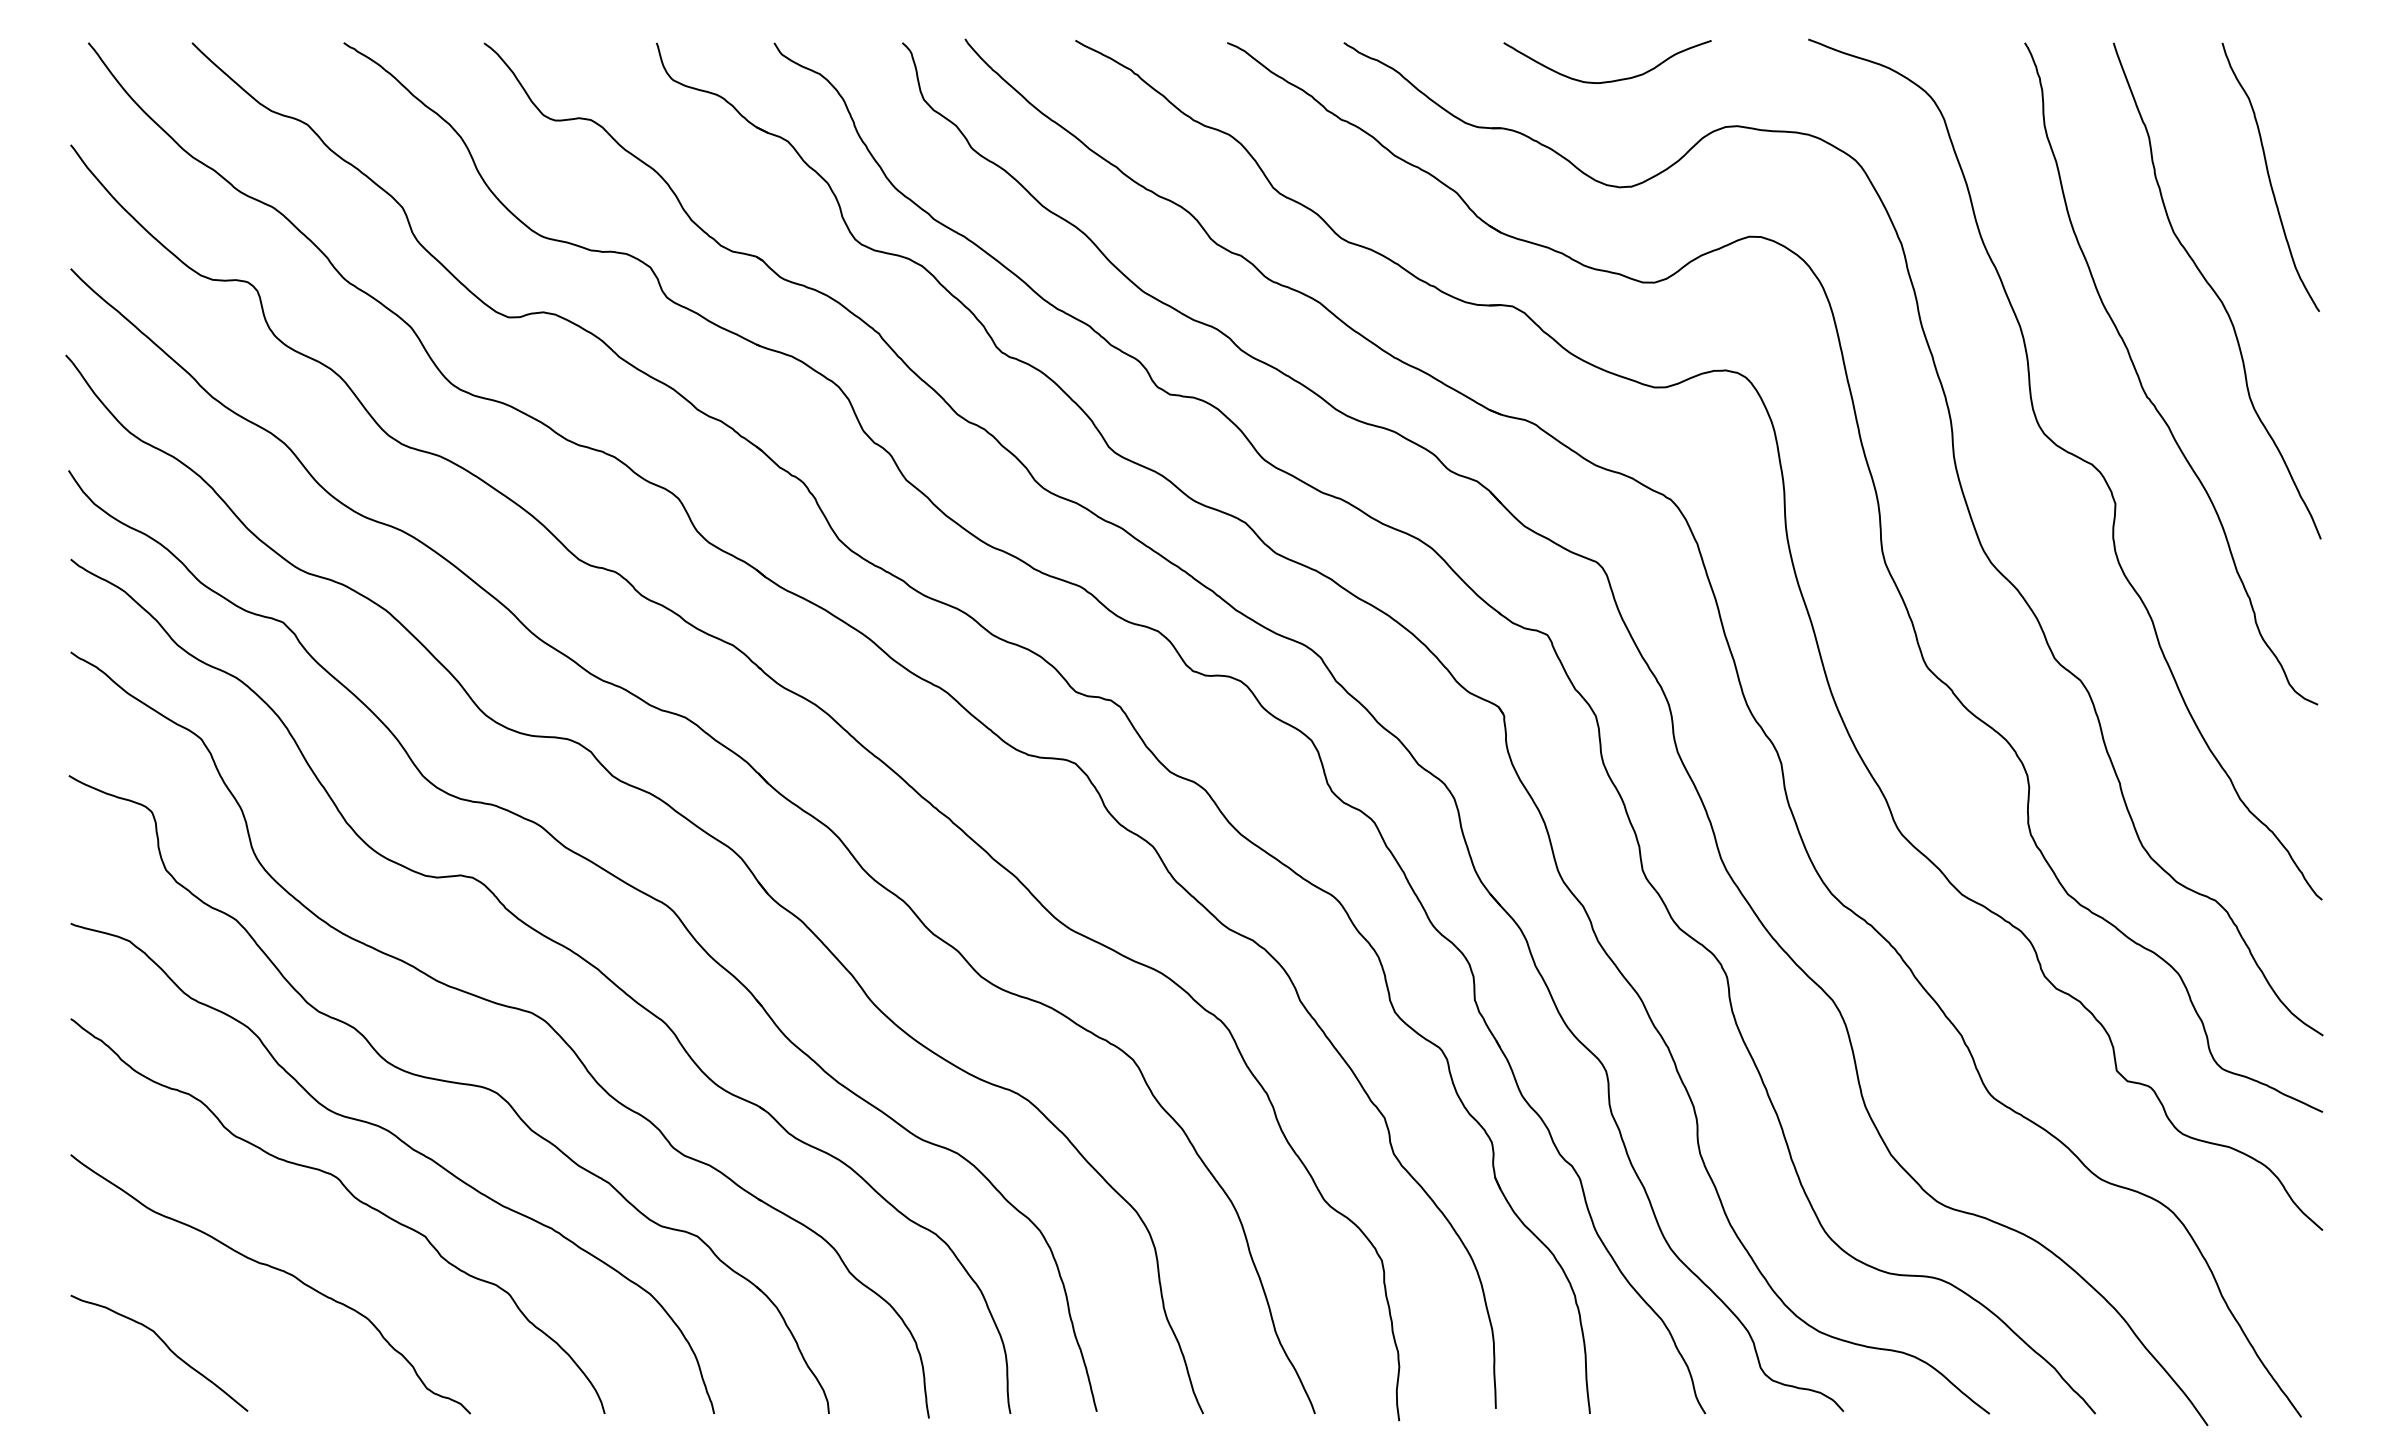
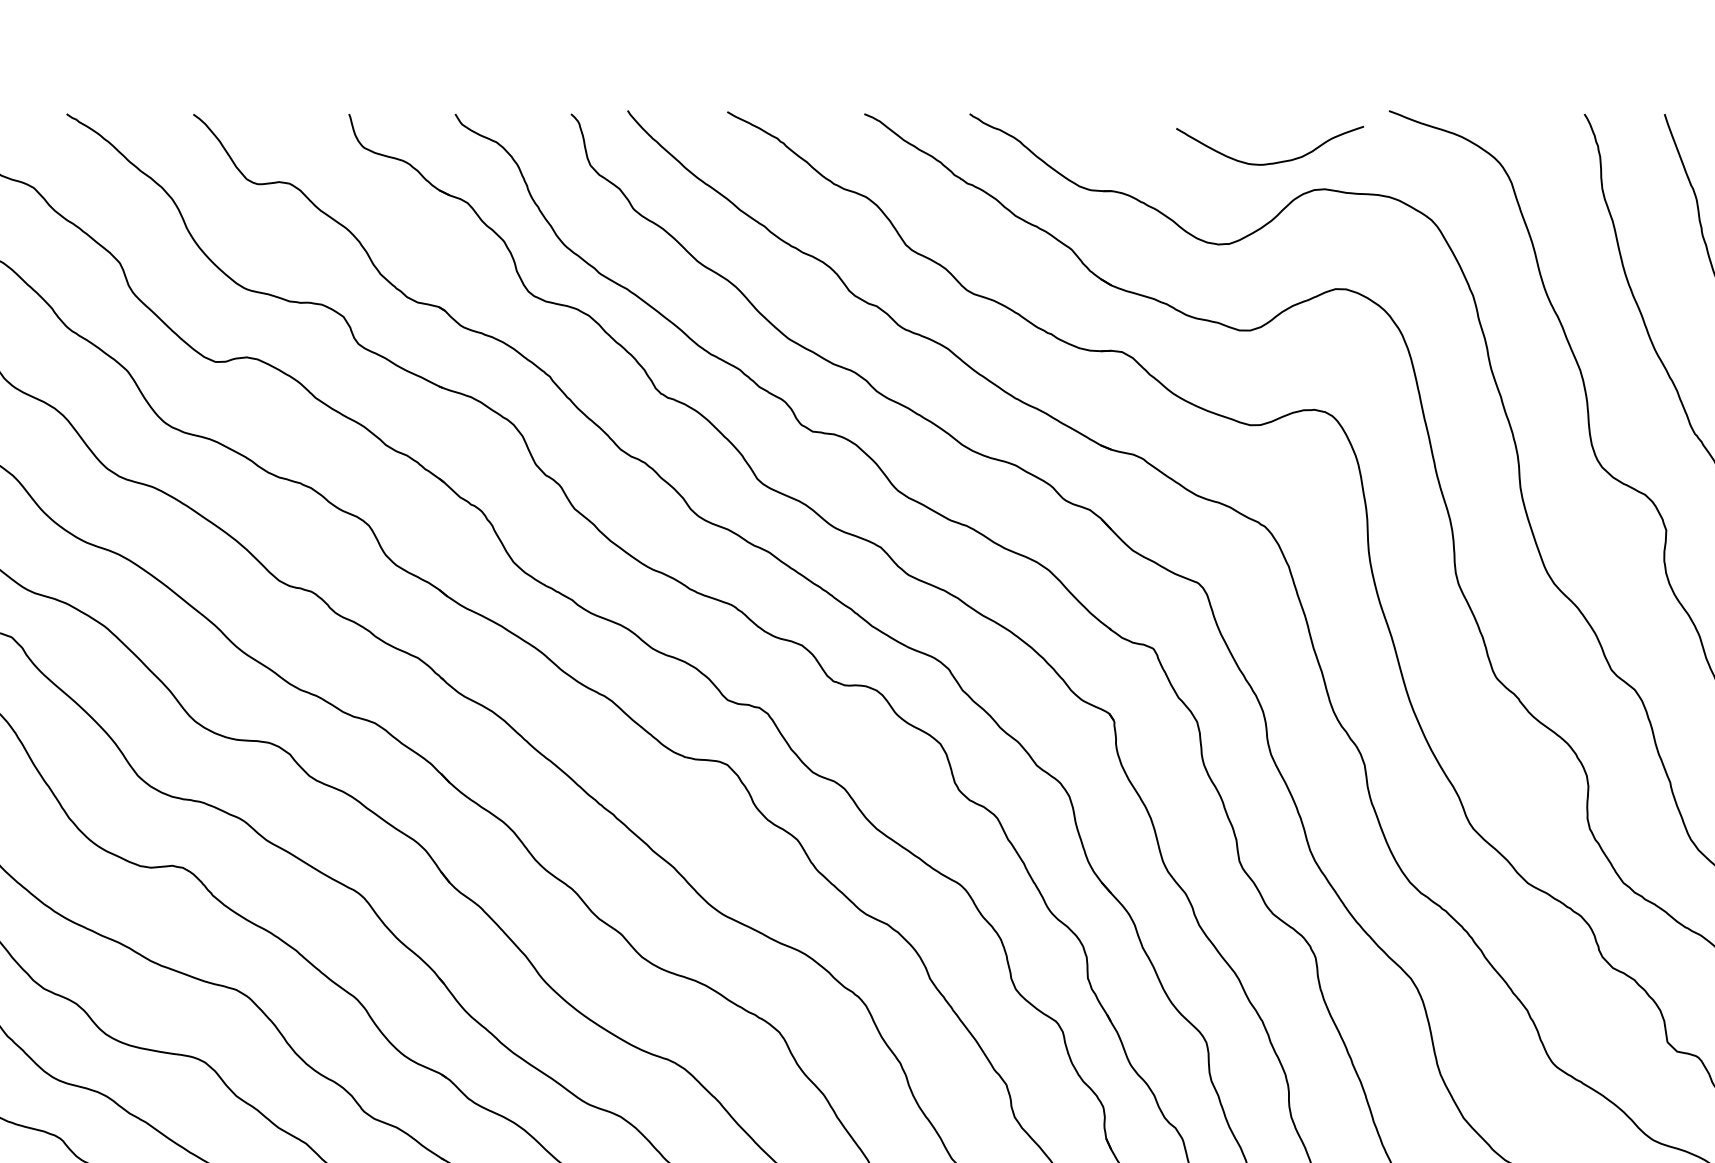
curve: (1610, 80) -> (1272, 162), moved

